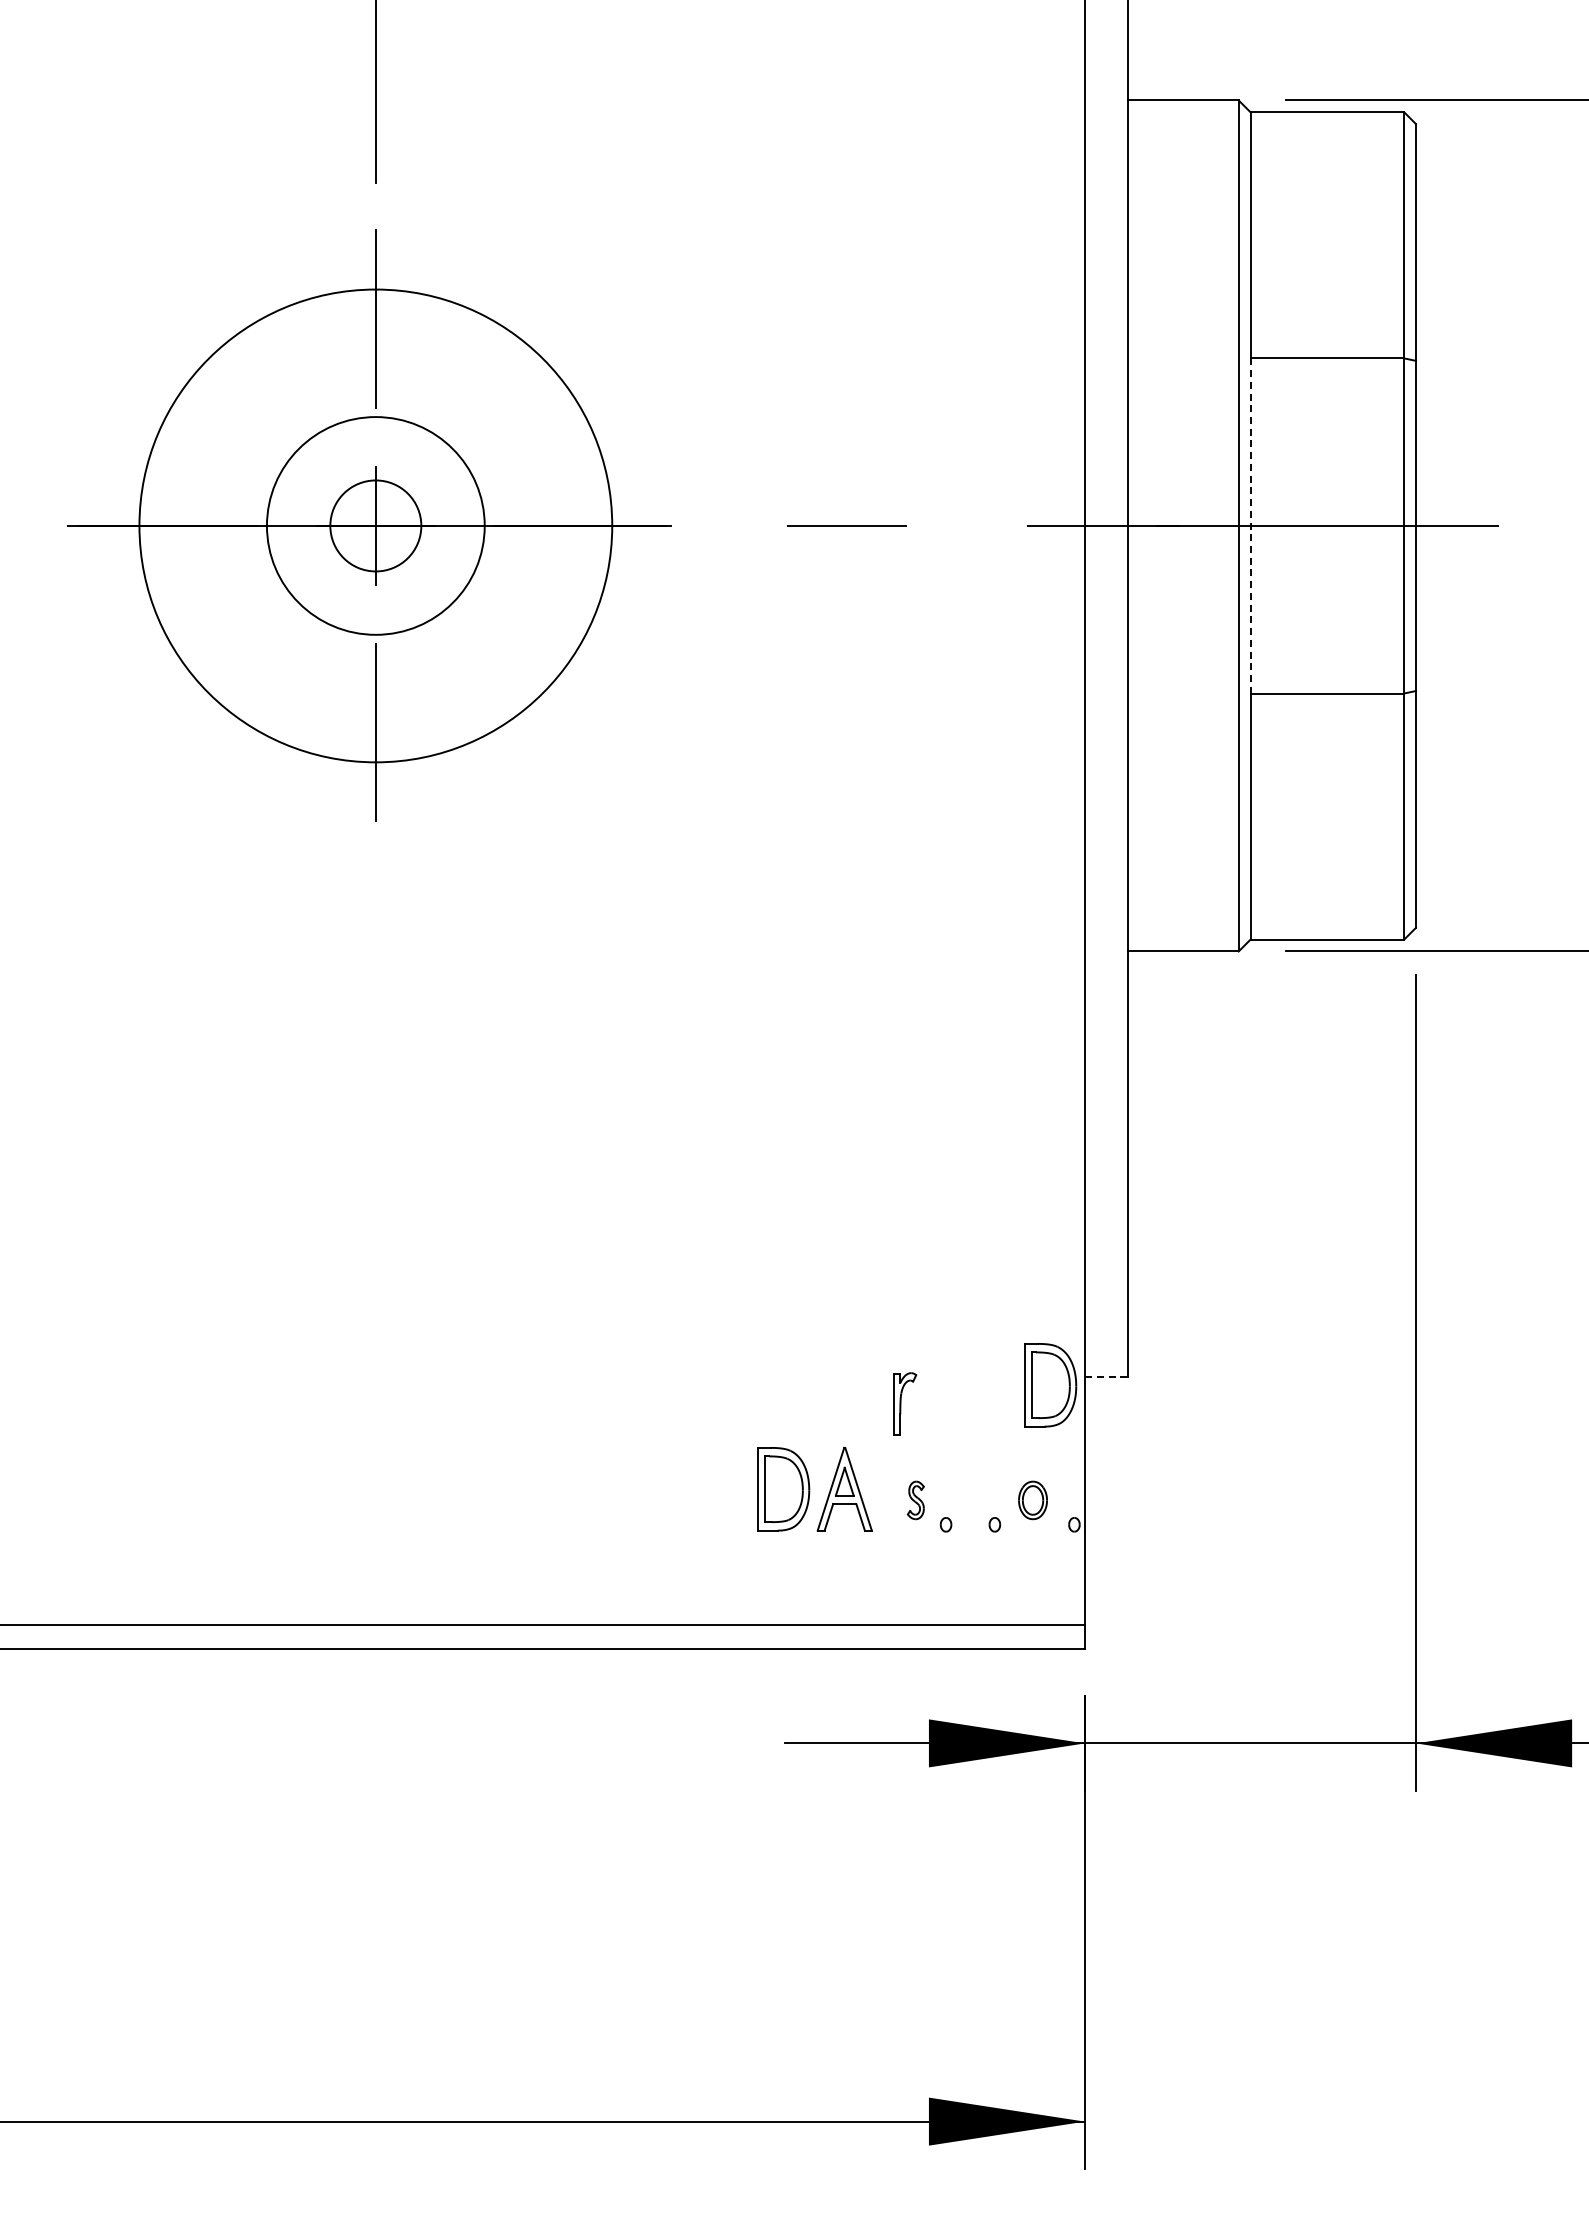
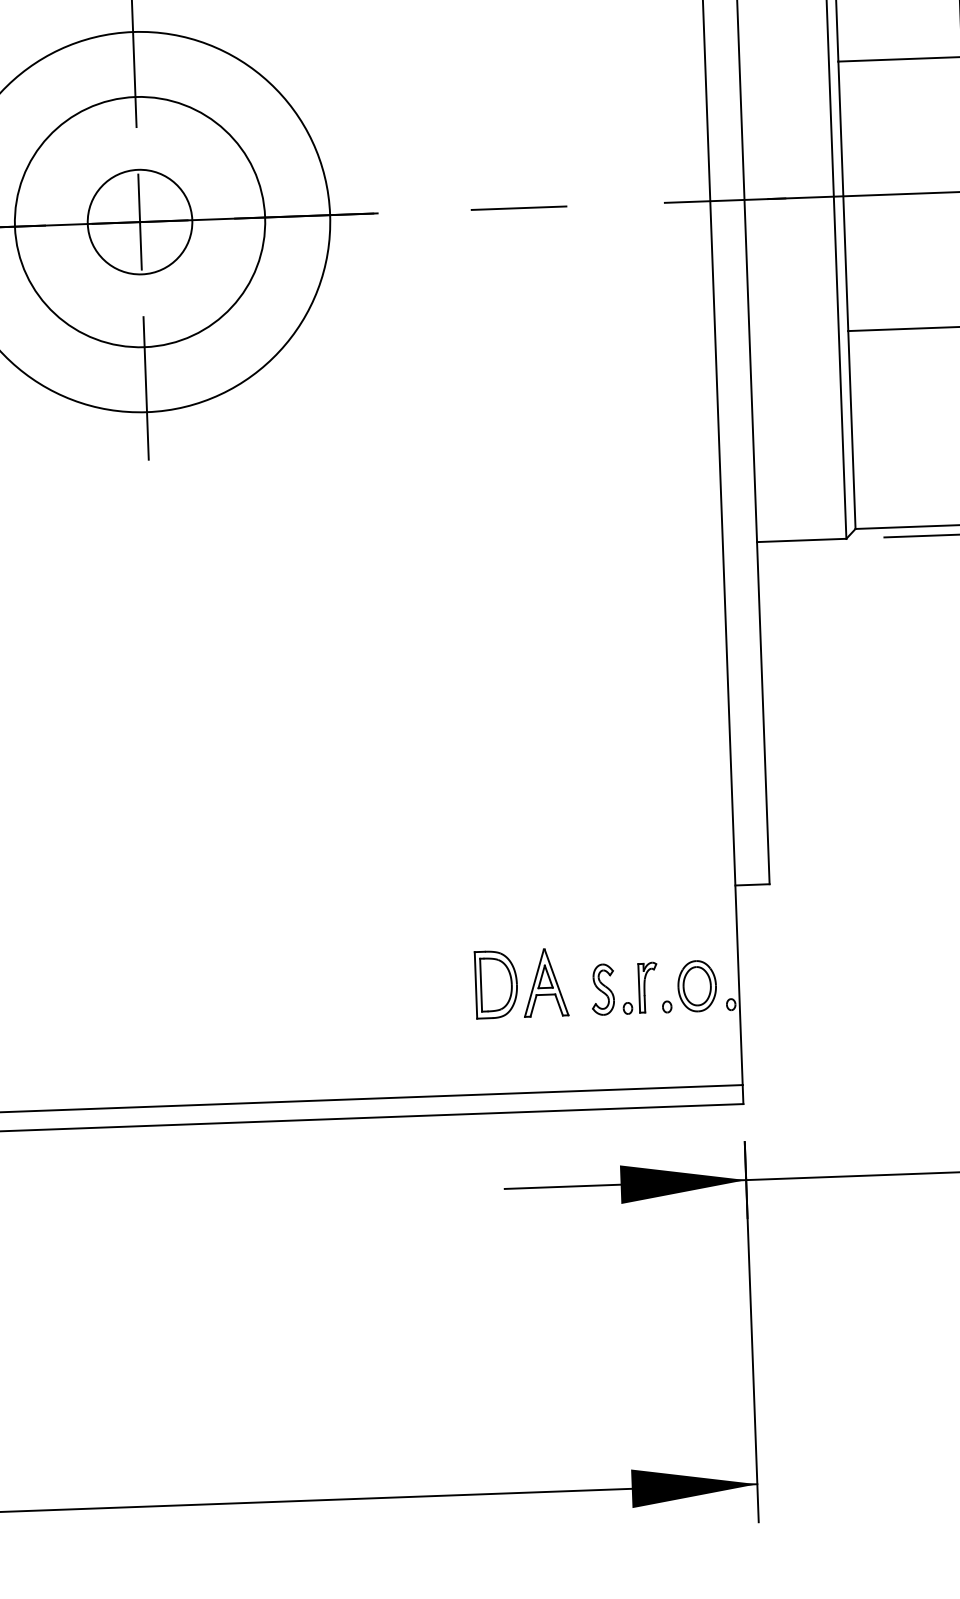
circle: (375, 525) -> (139, 221), size x1.43
circle: (375, 525) -> (139, 221), size x1.43
line: (1250, 525) -> (843, 195), dashed -> solid
line: (1106, 1376) -> (752, 884), dashed -> solid
part: (1050, 1385) -> (707, 893), removed
part: (905, 1403) -> (648, 987), moved
part: (915, 1500) -> (602, 989), size x1.67
part: (1032, 1500) -> (696, 986), size x1.67

